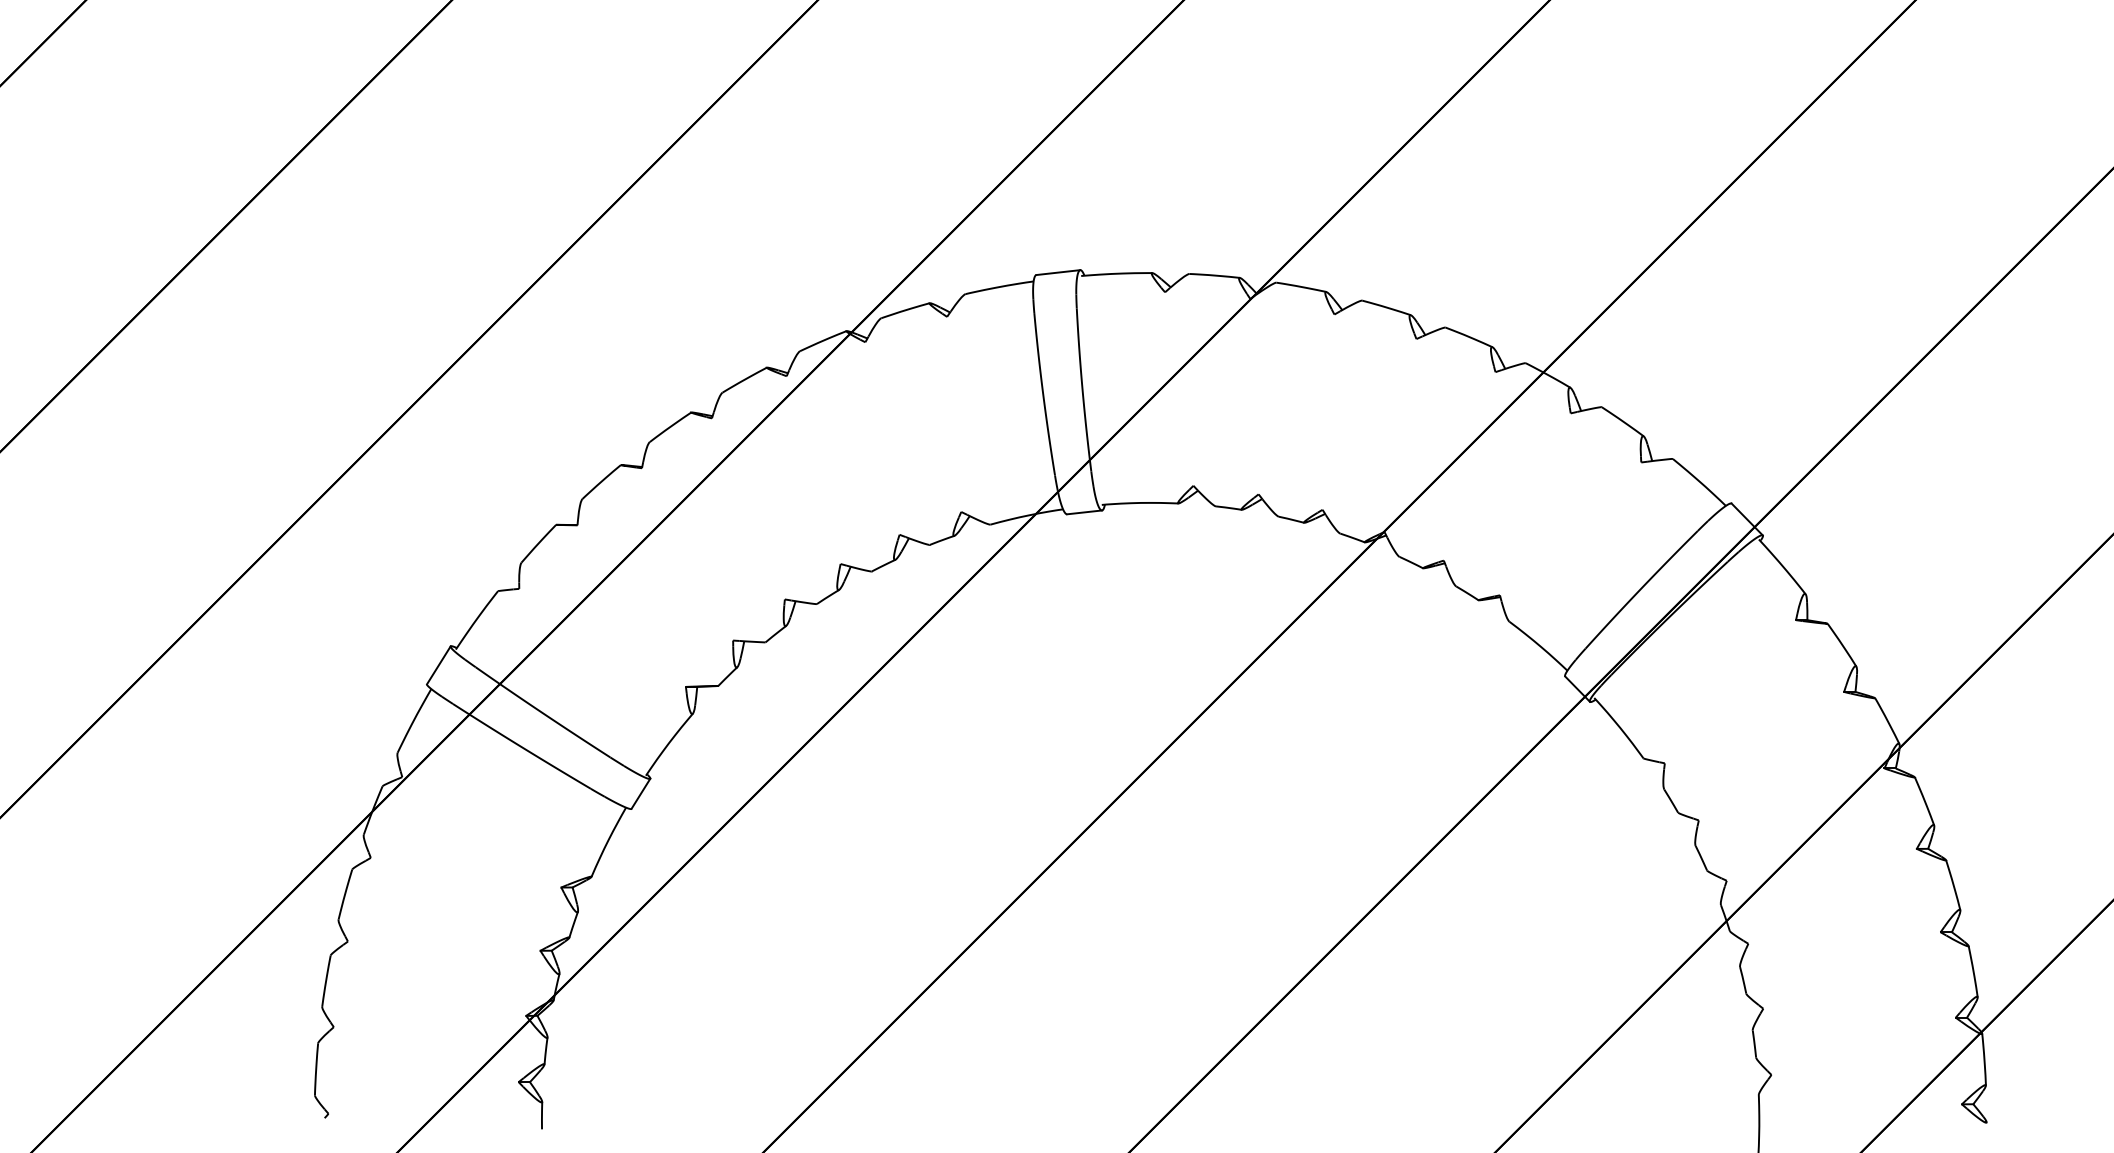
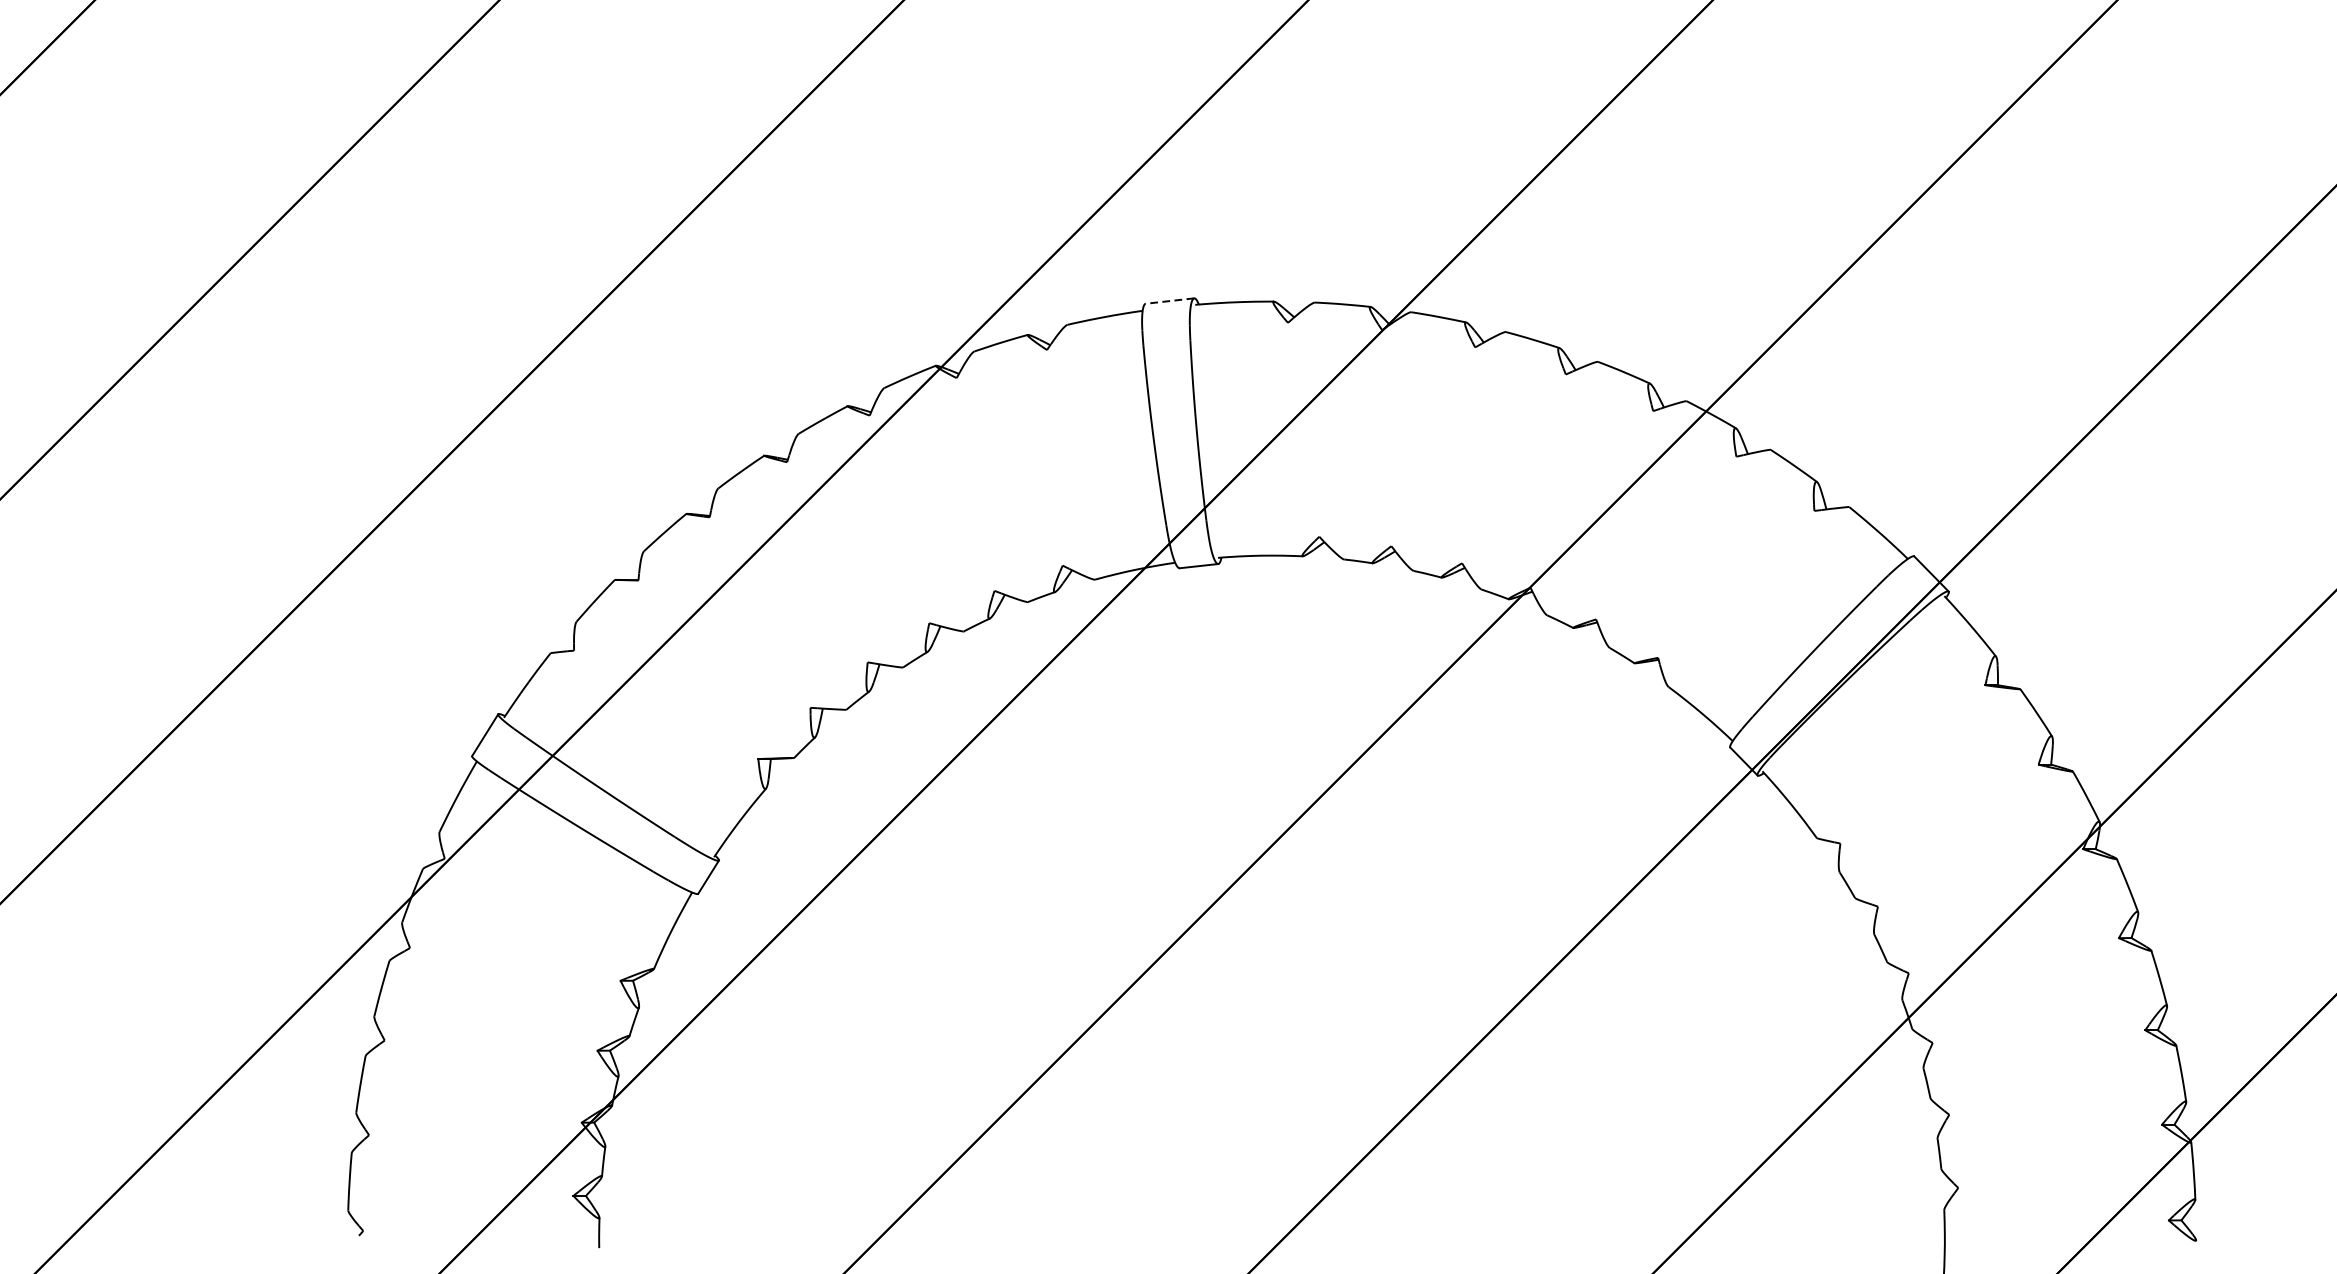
line: (1057, 272) -> (1169, 300), solid -> dashed

